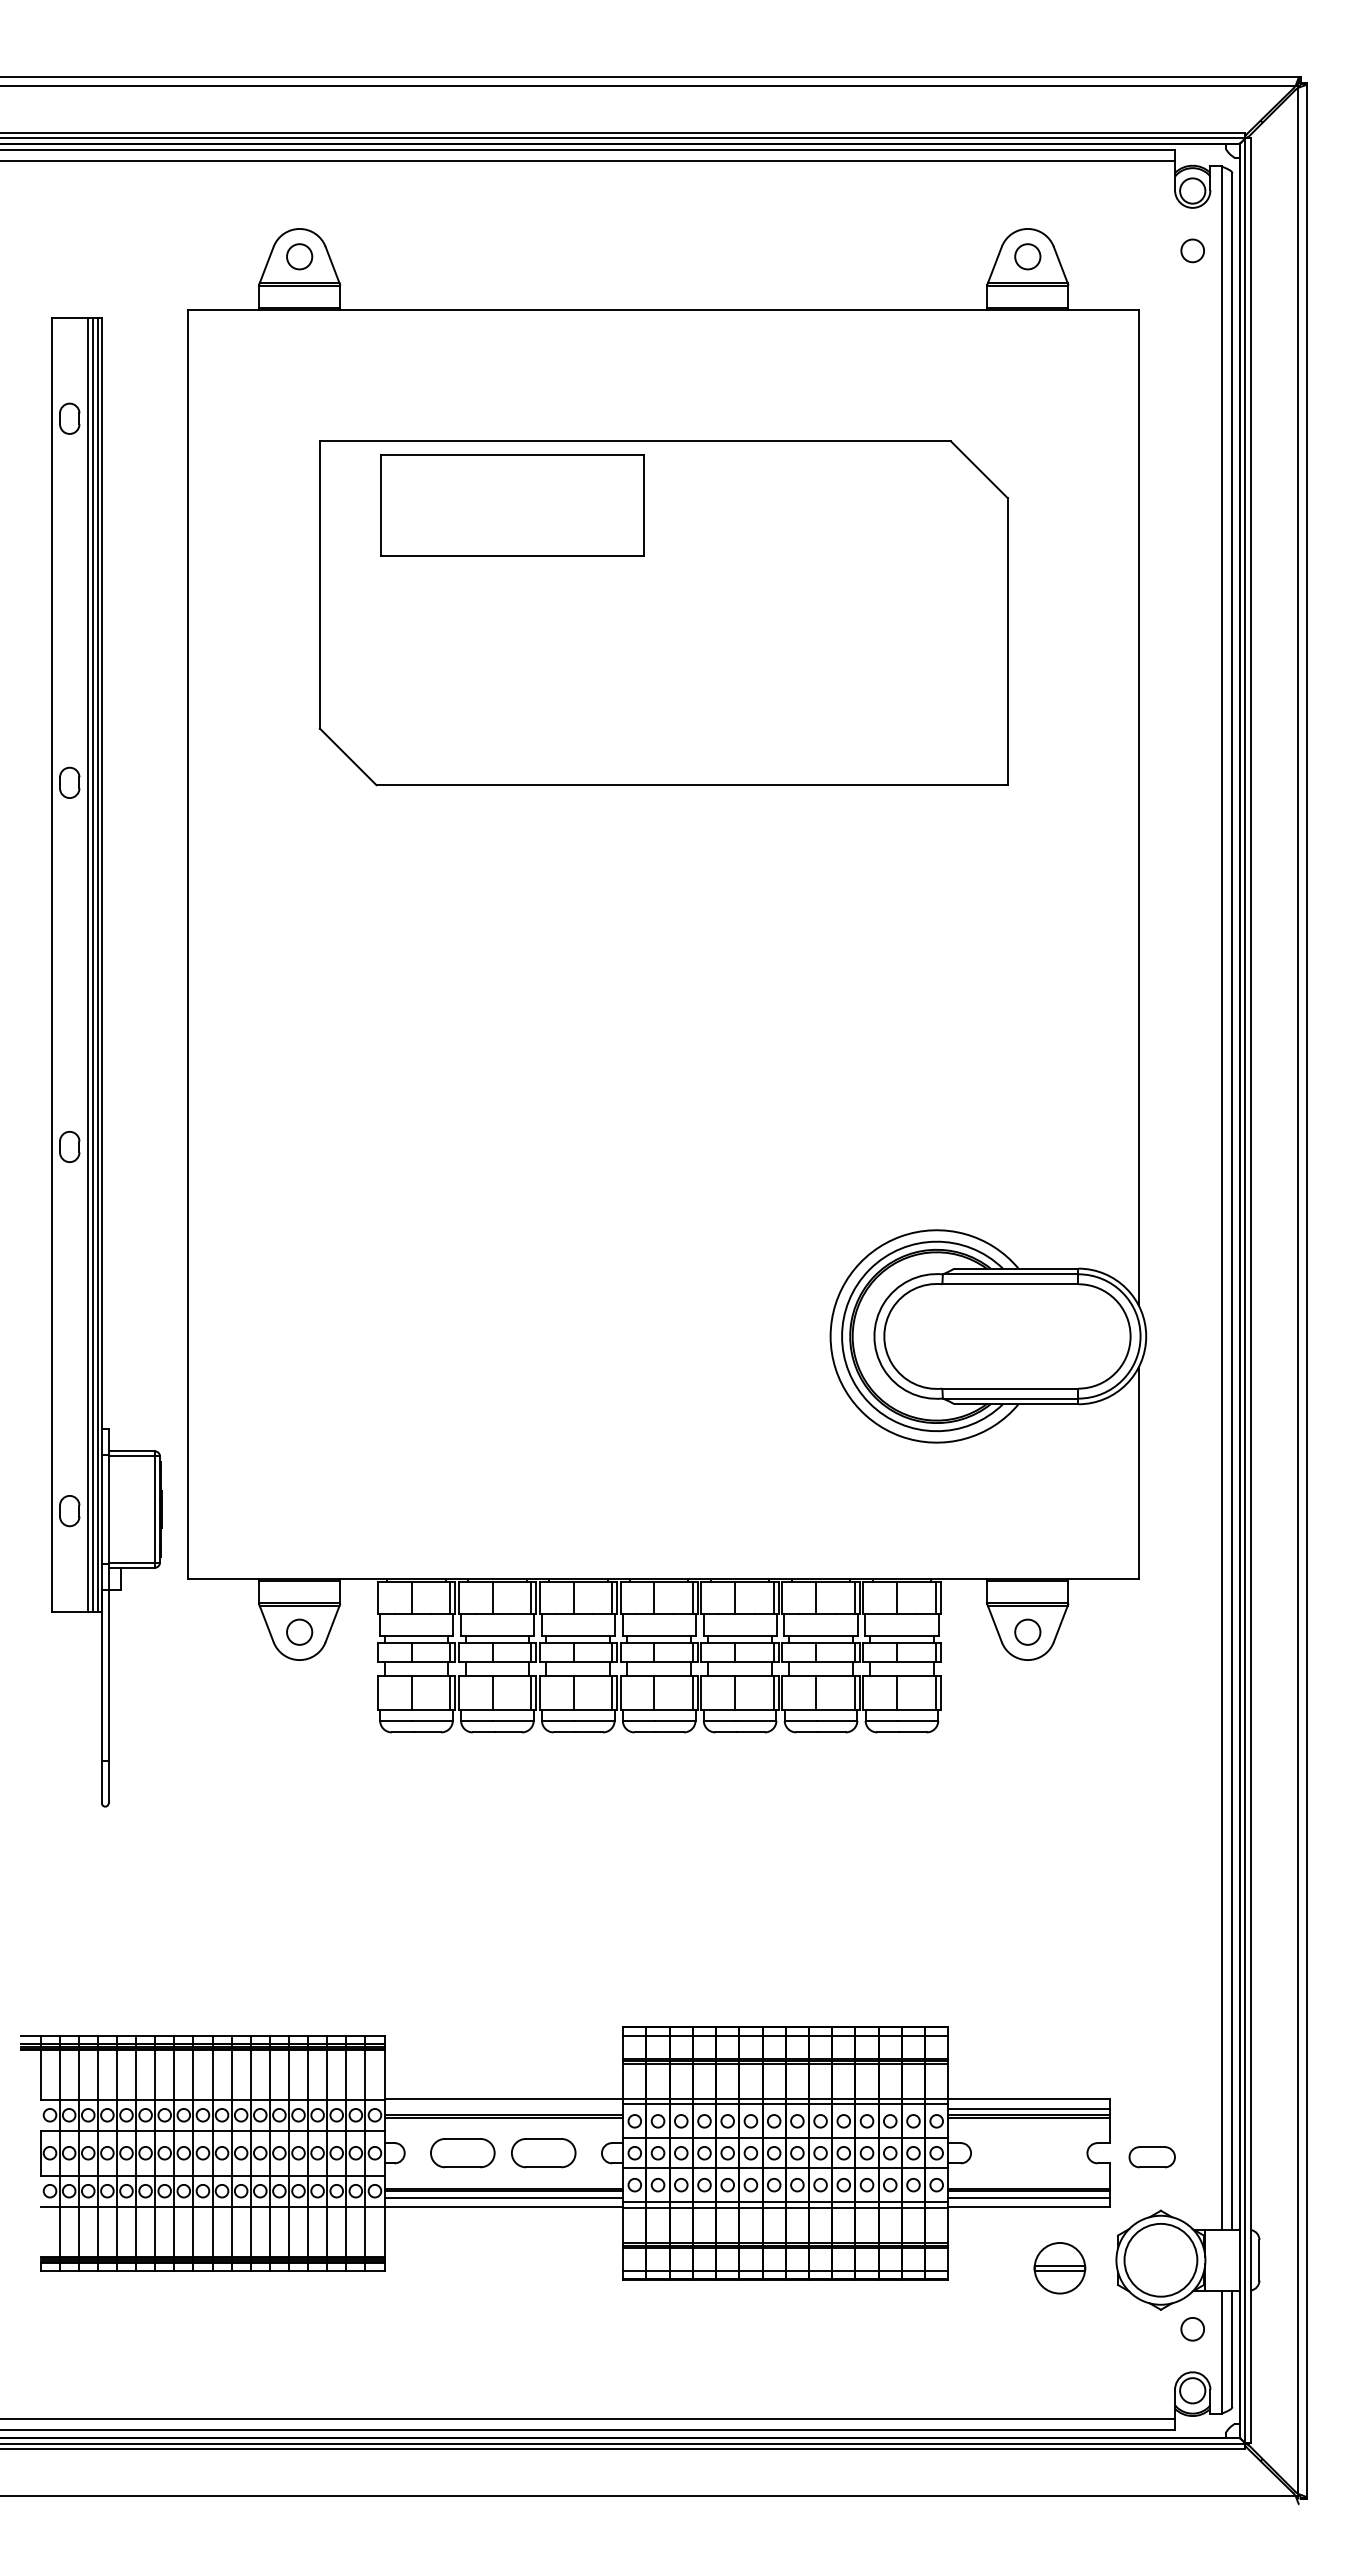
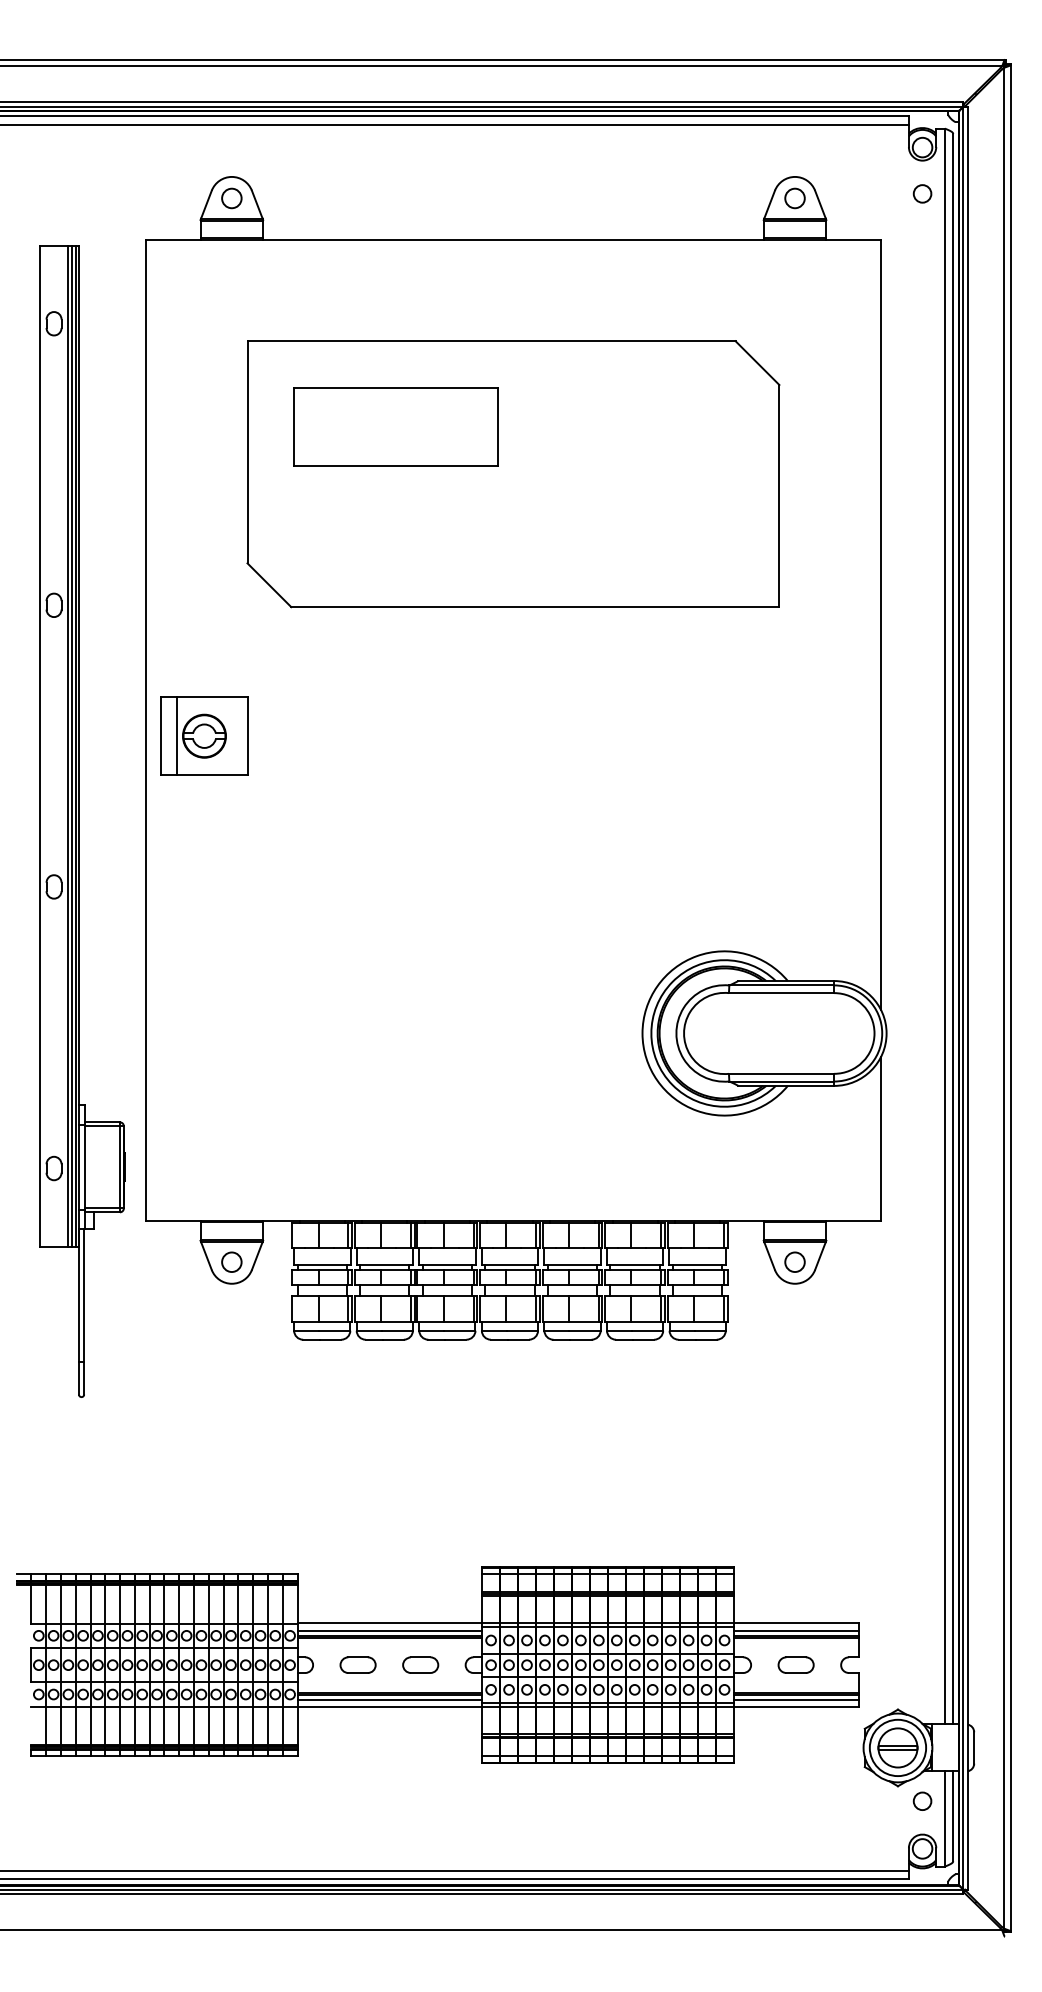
part: (512, 505) -> (396, 427), moved
part: (264, 952) -> (204, 736), added
line: (503, 2108) -> (389, 1630), added
part: (462, 2153) -> (357, 1665), size x0.71
part: (543, 2153) -> (420, 1665), size x0.71
part: (1151, 2157) -> (795, 1665), moved
part: (1059, 2268) -> (897, 1748), moved

